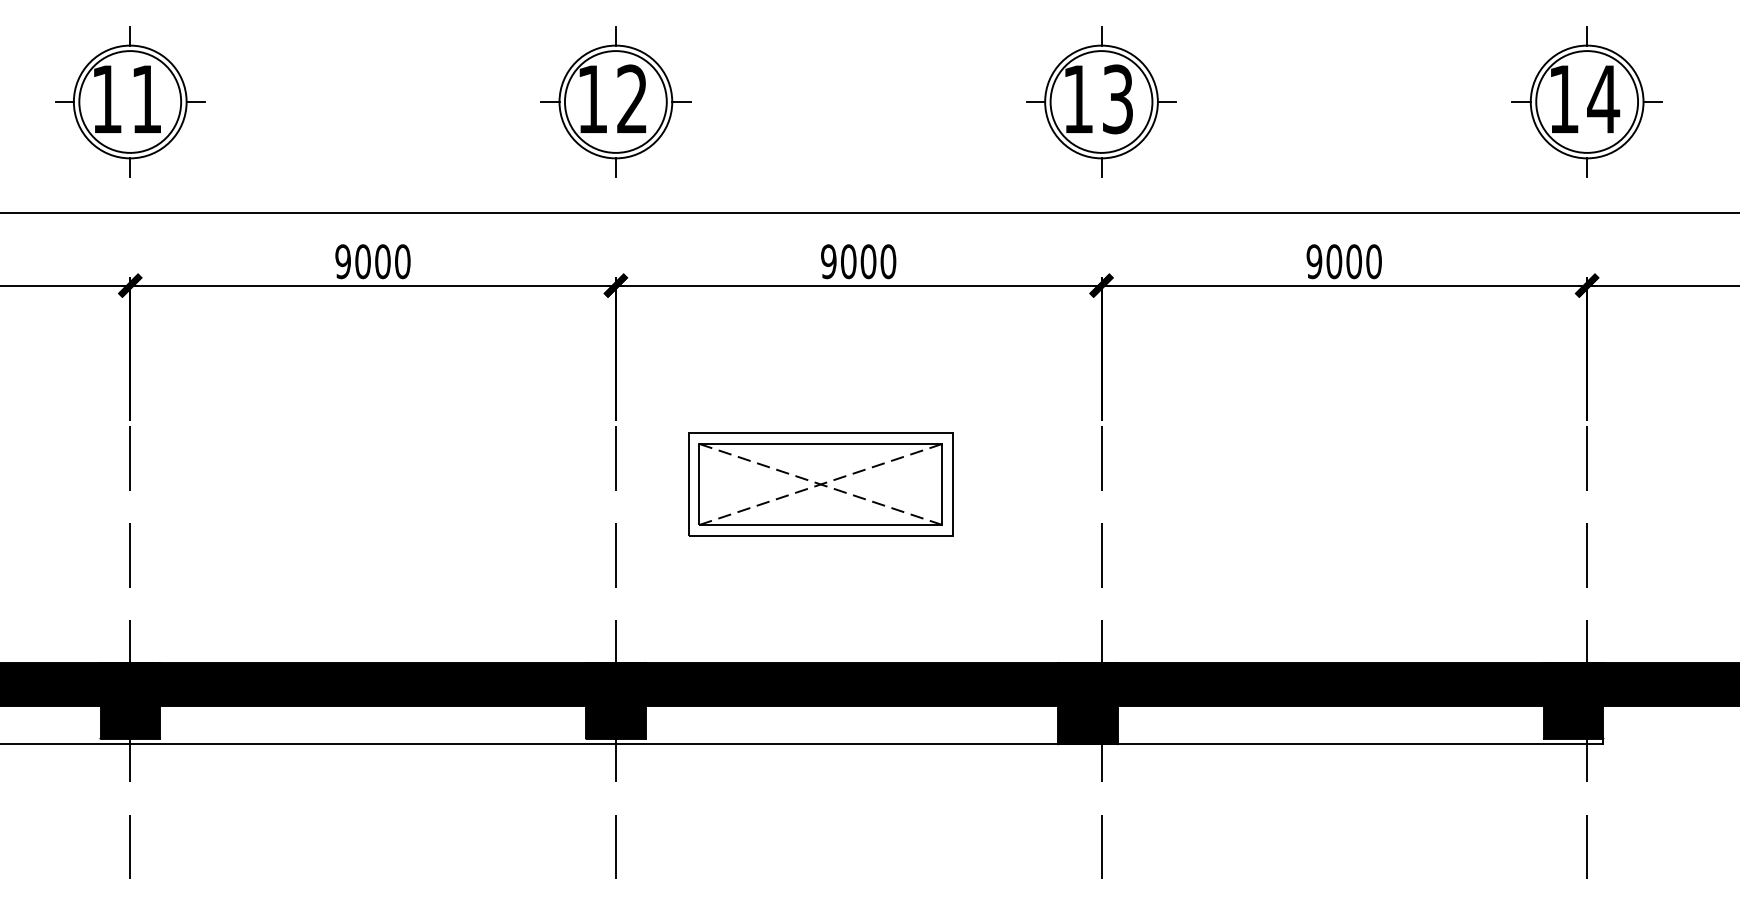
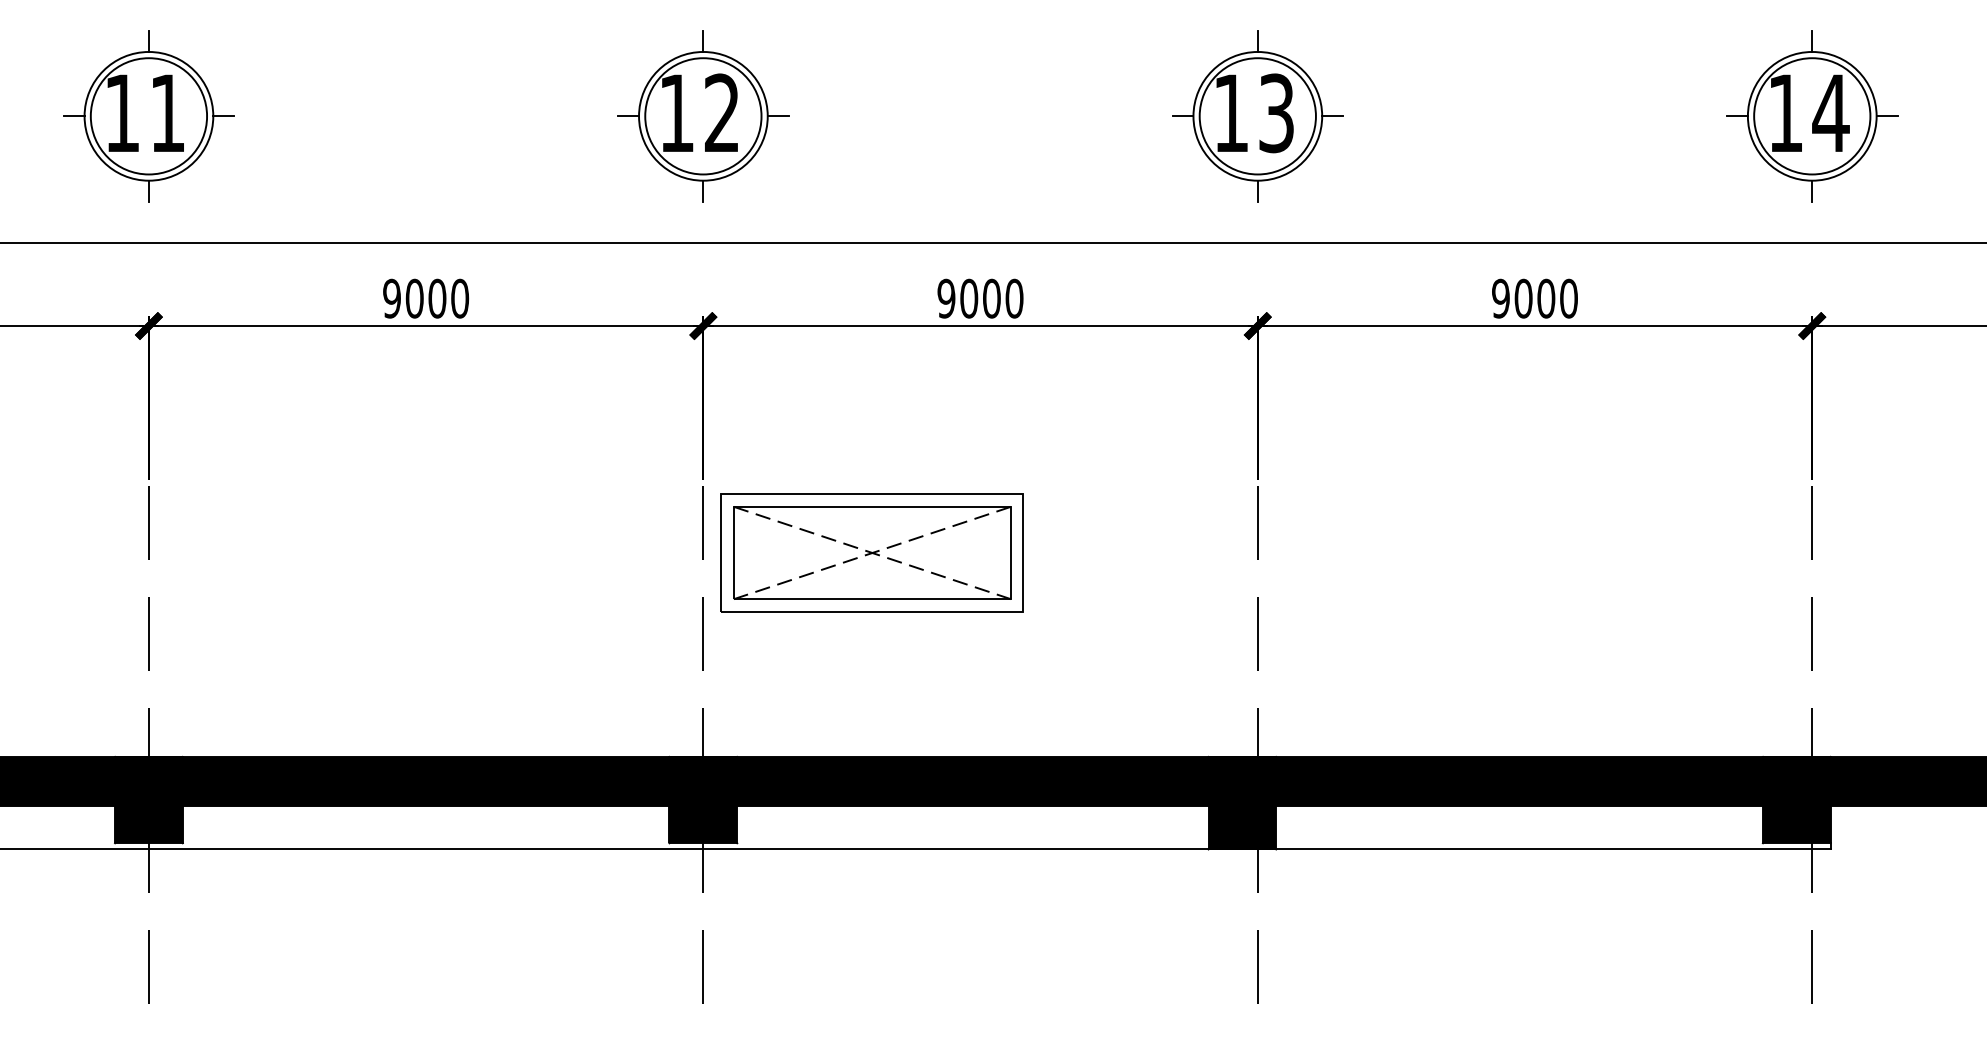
part: (820, 484) -> (871, 552), moved

